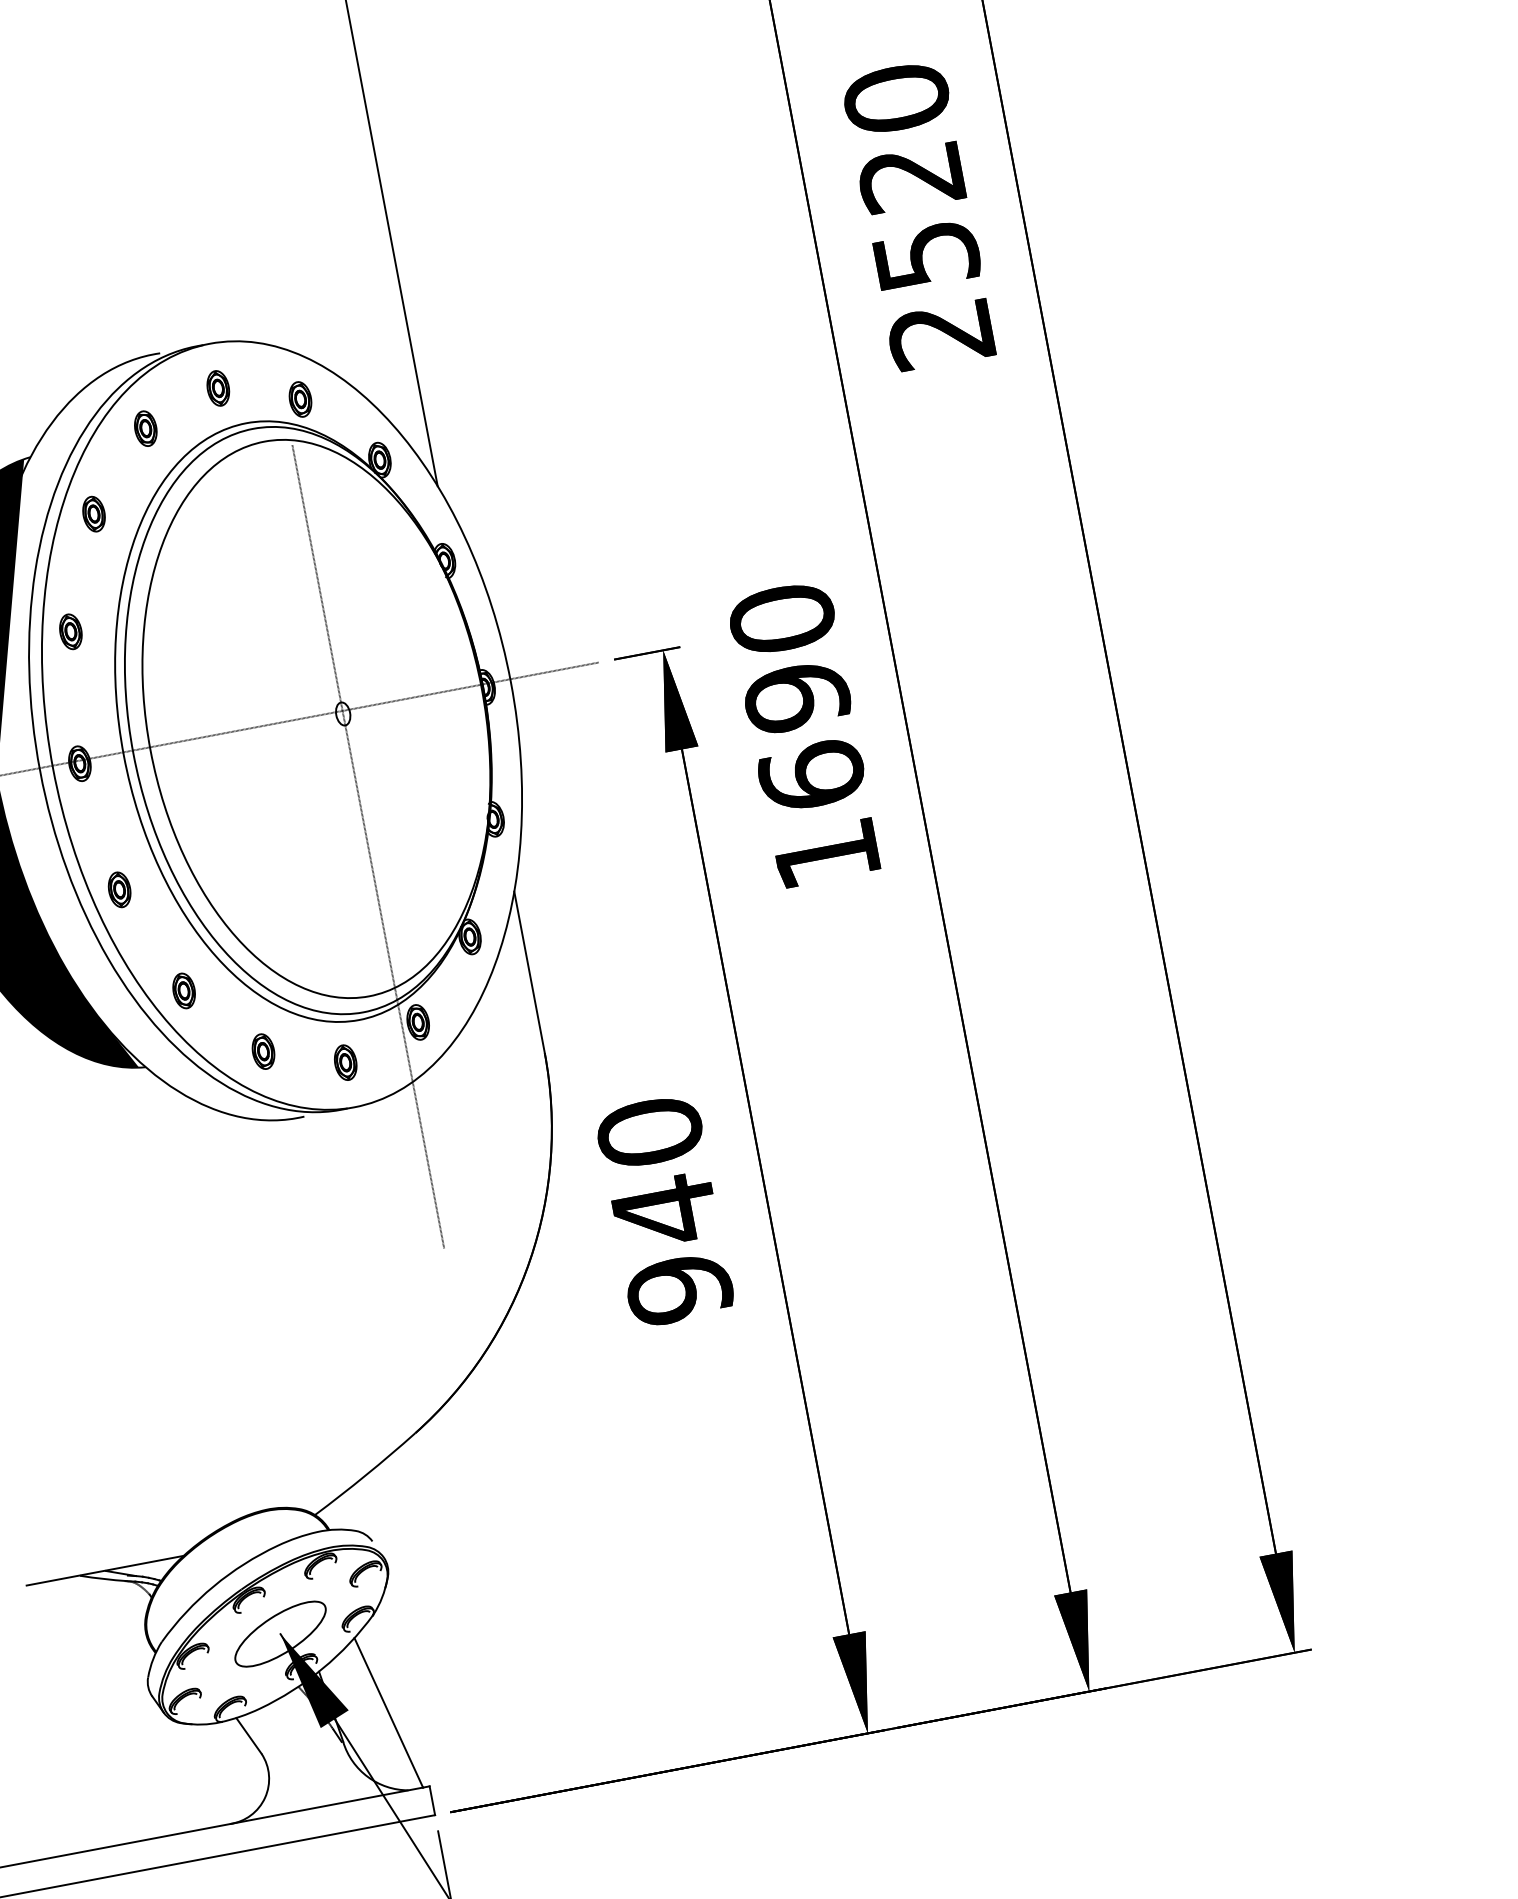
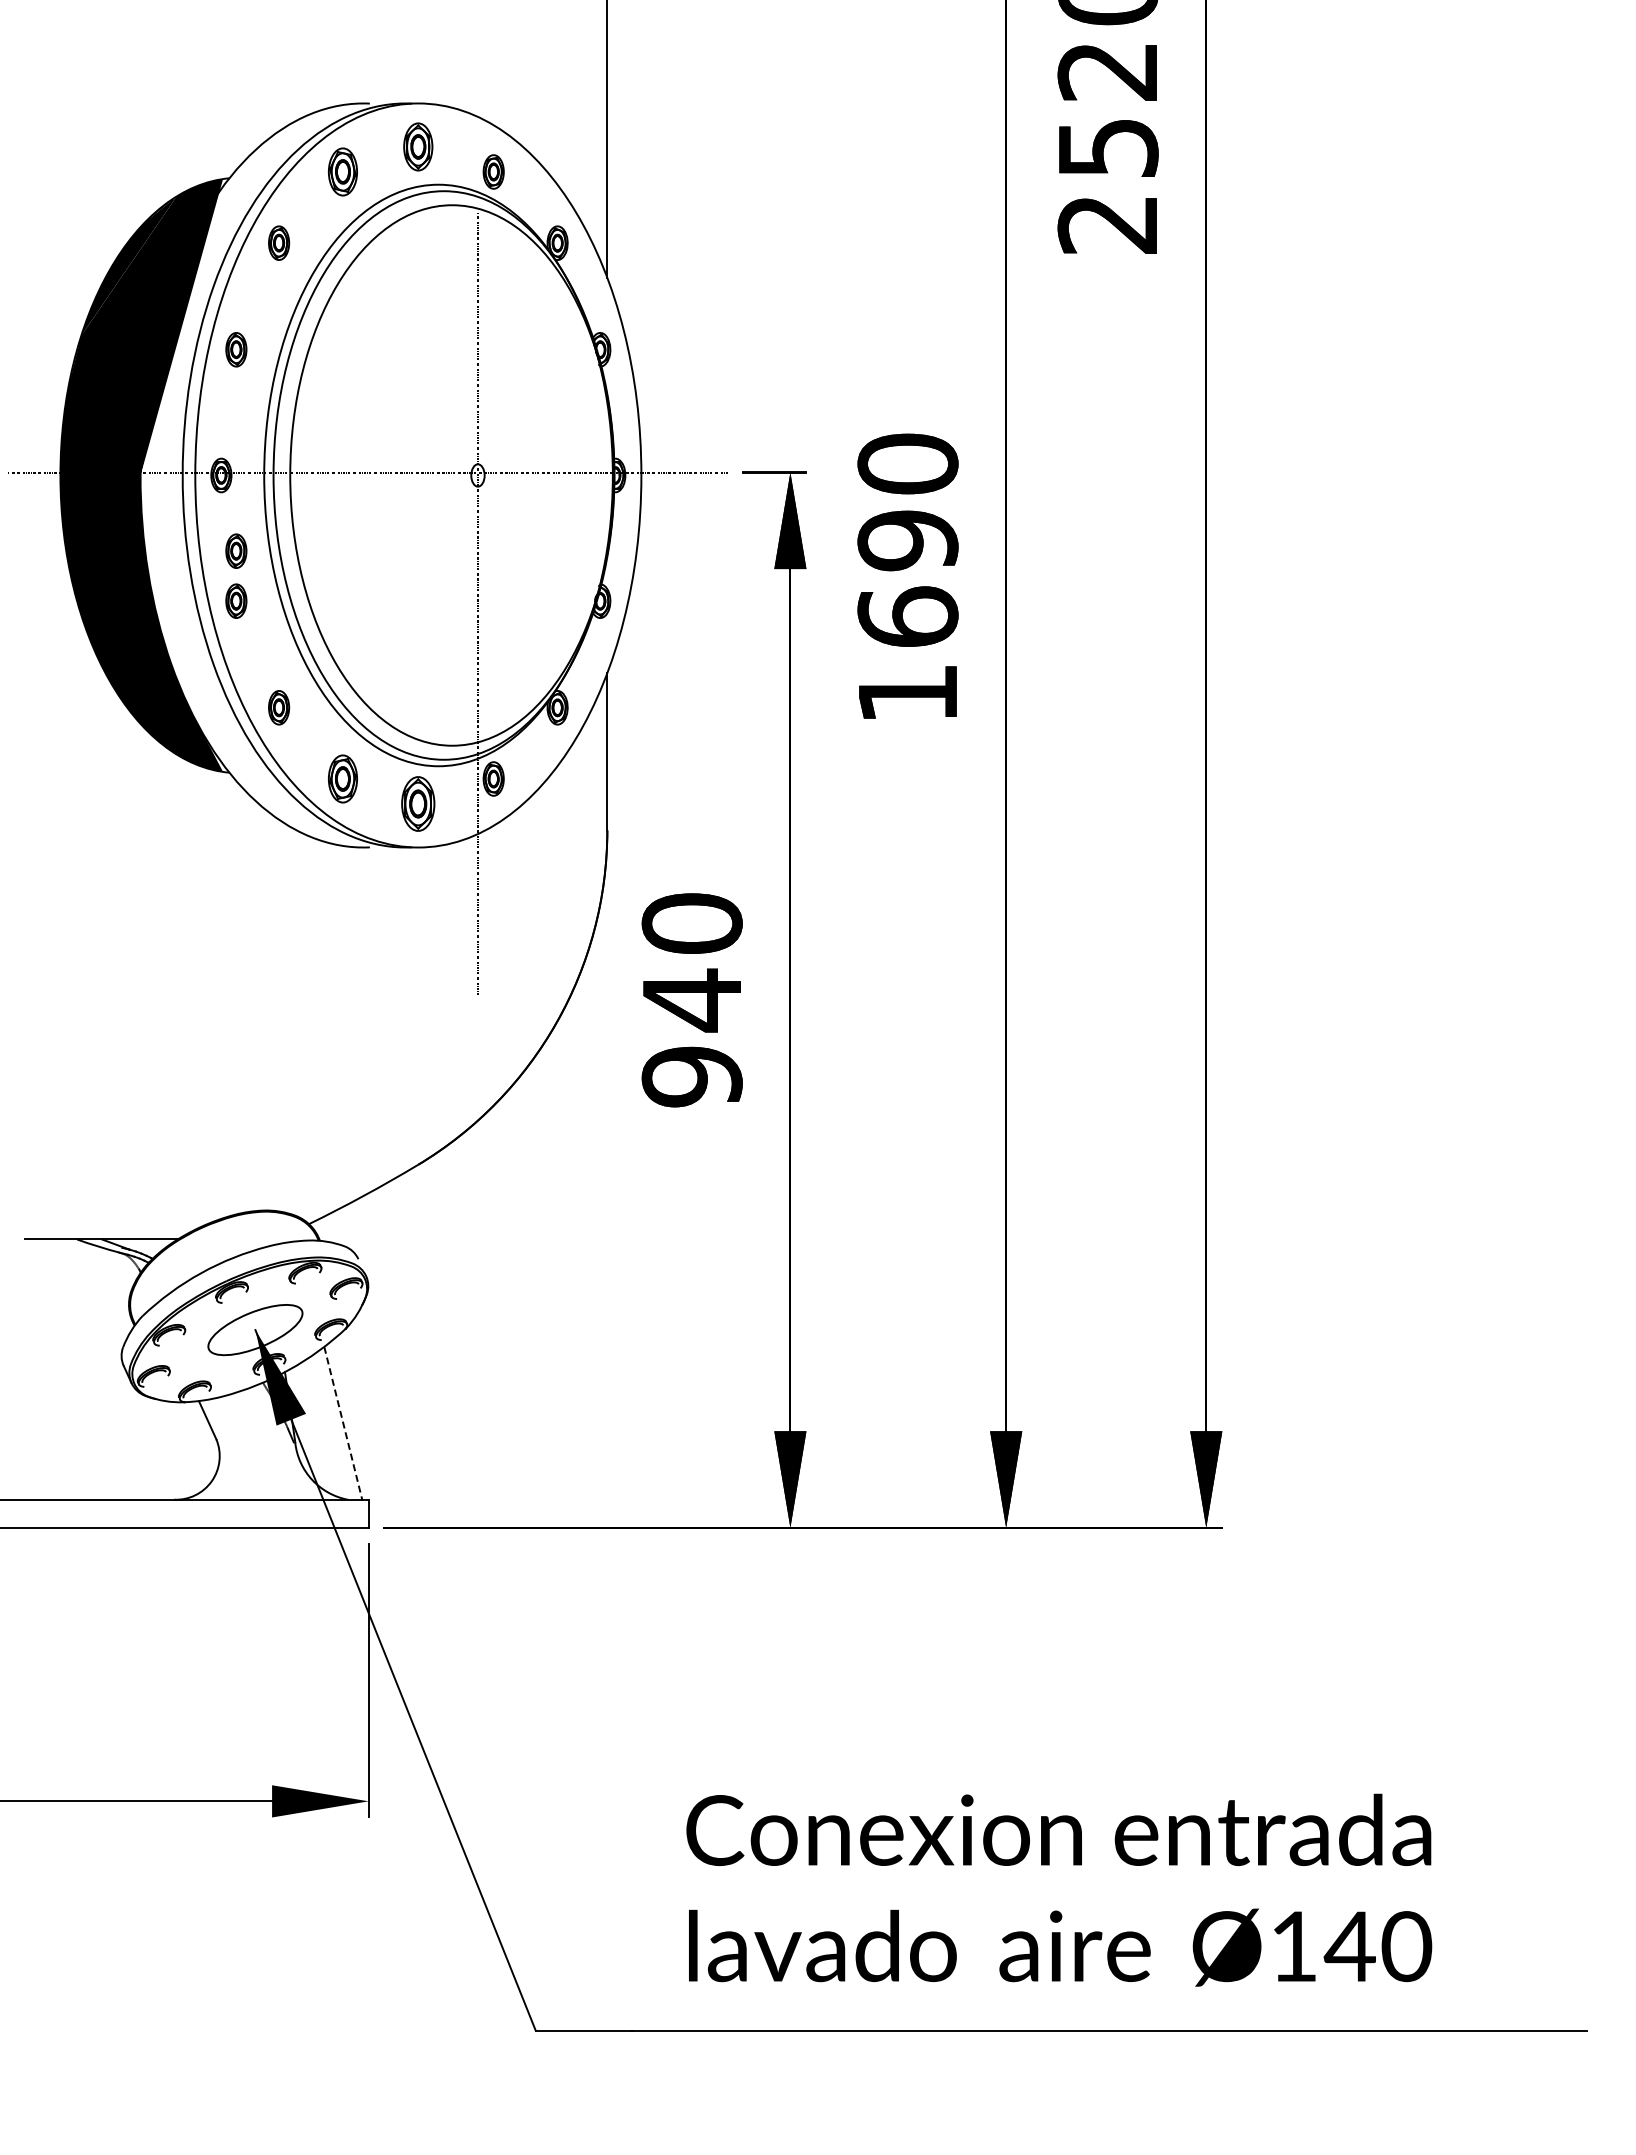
part: (218, 387) -> (418, 146), size x1.4
part: (145, 428) -> (342, 171), size x1.4
part: (109, 837) -> (236, 550), added
part: (262, 1051) -> (342, 778), size x1.4
part: (345, 1062) -> (418, 803), size x1.6
line: (389, 1712) -> (343, 1423), solid -> dashed

